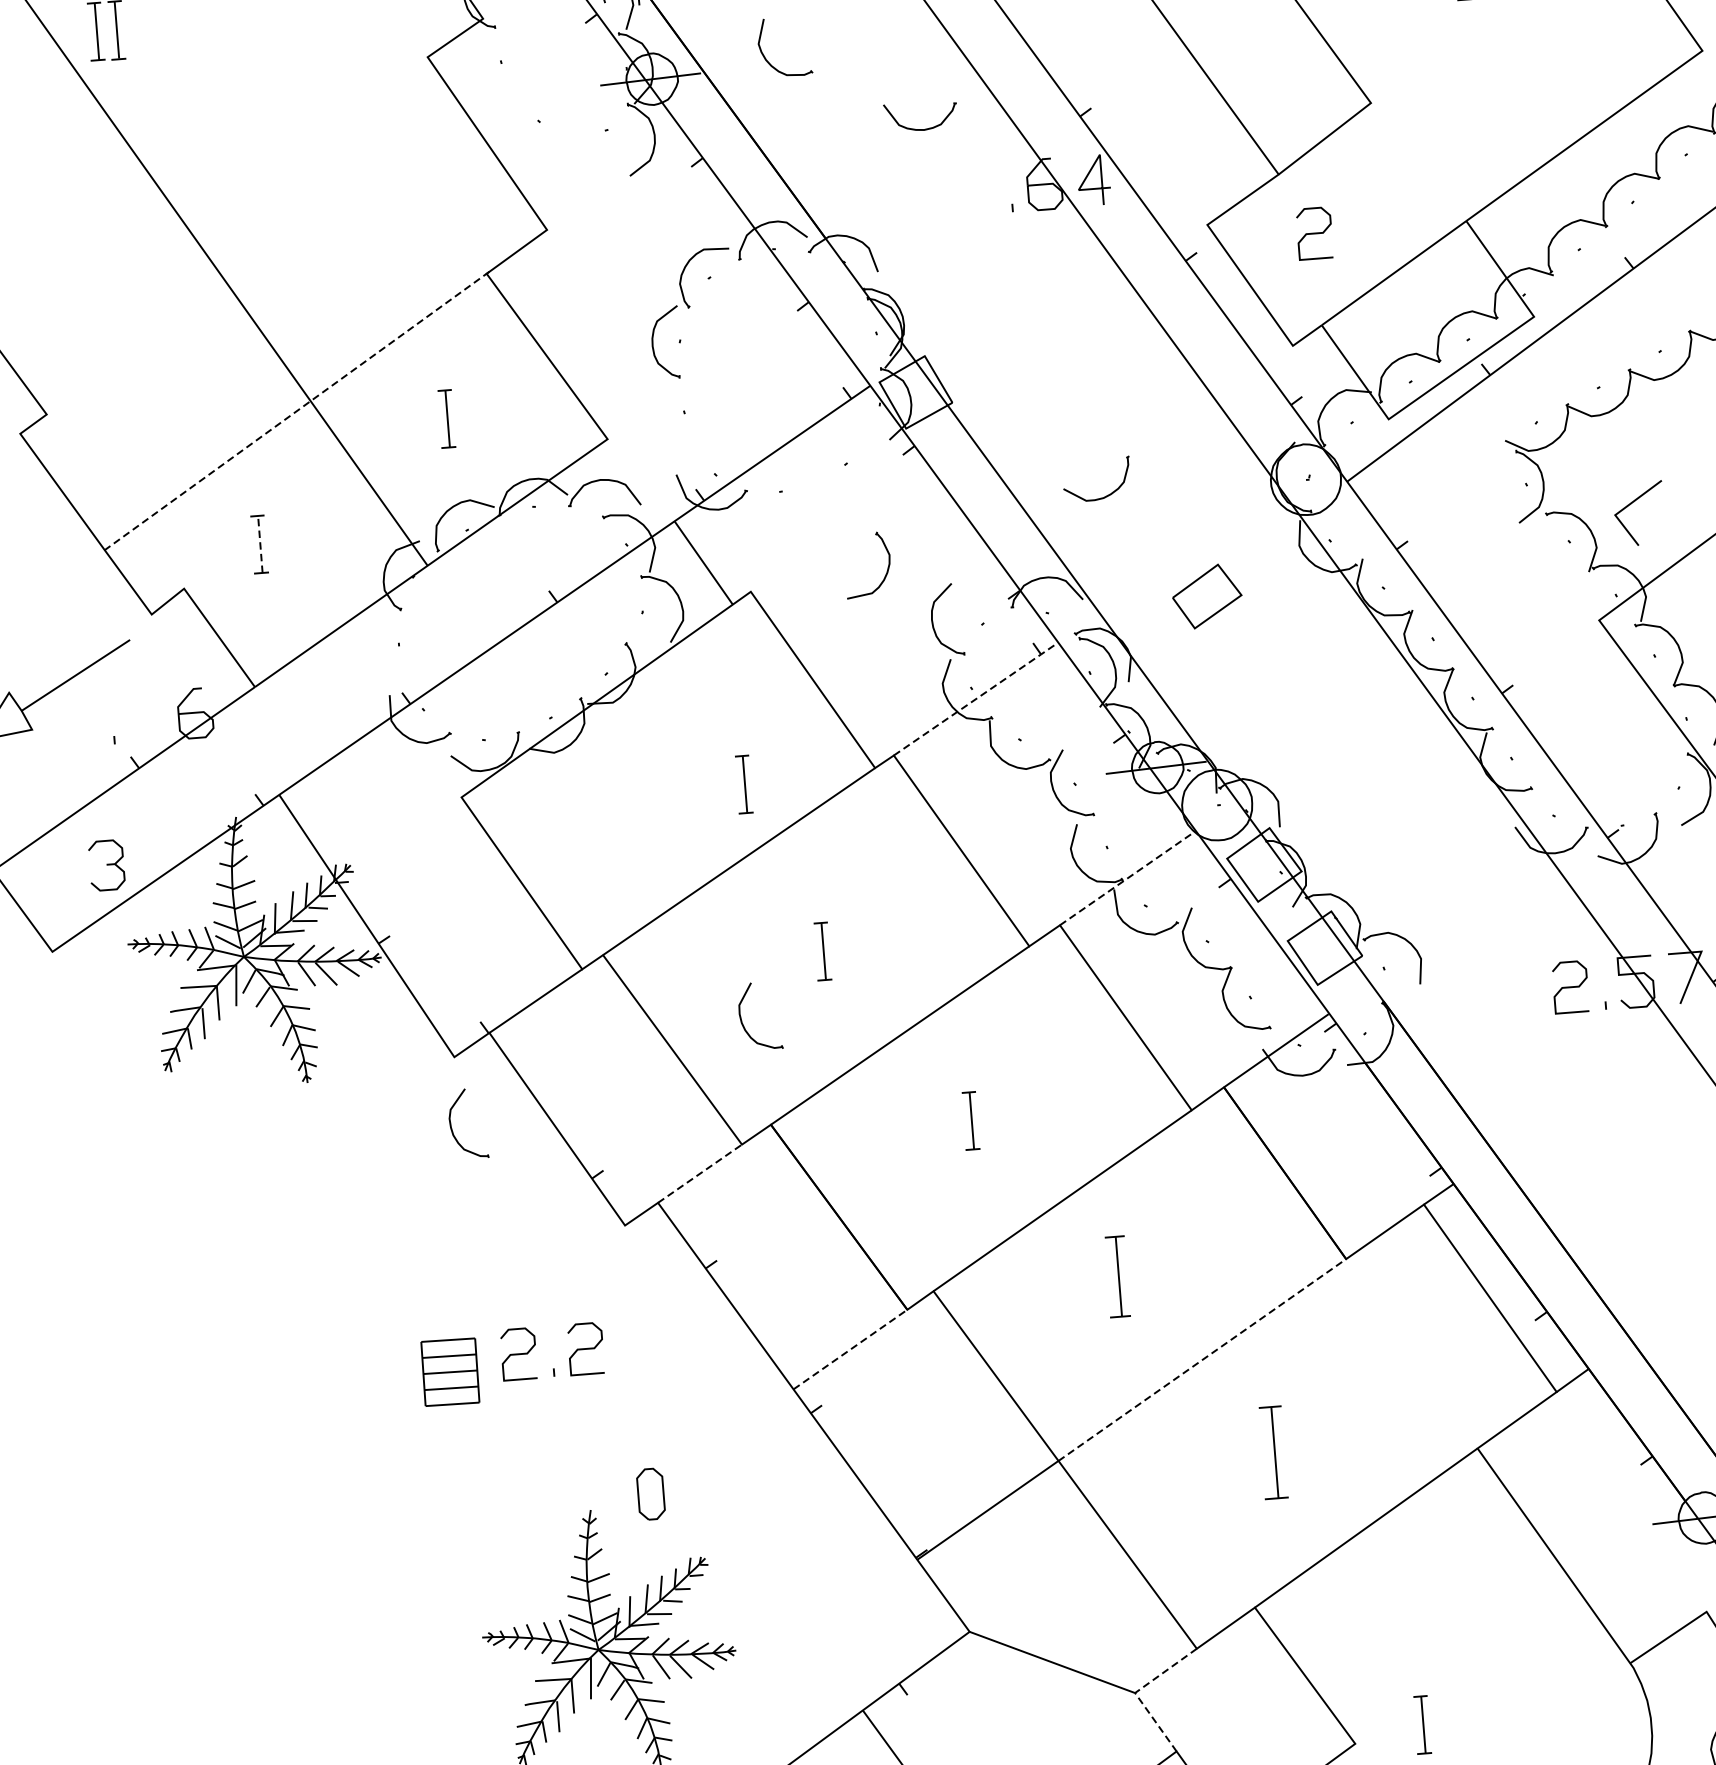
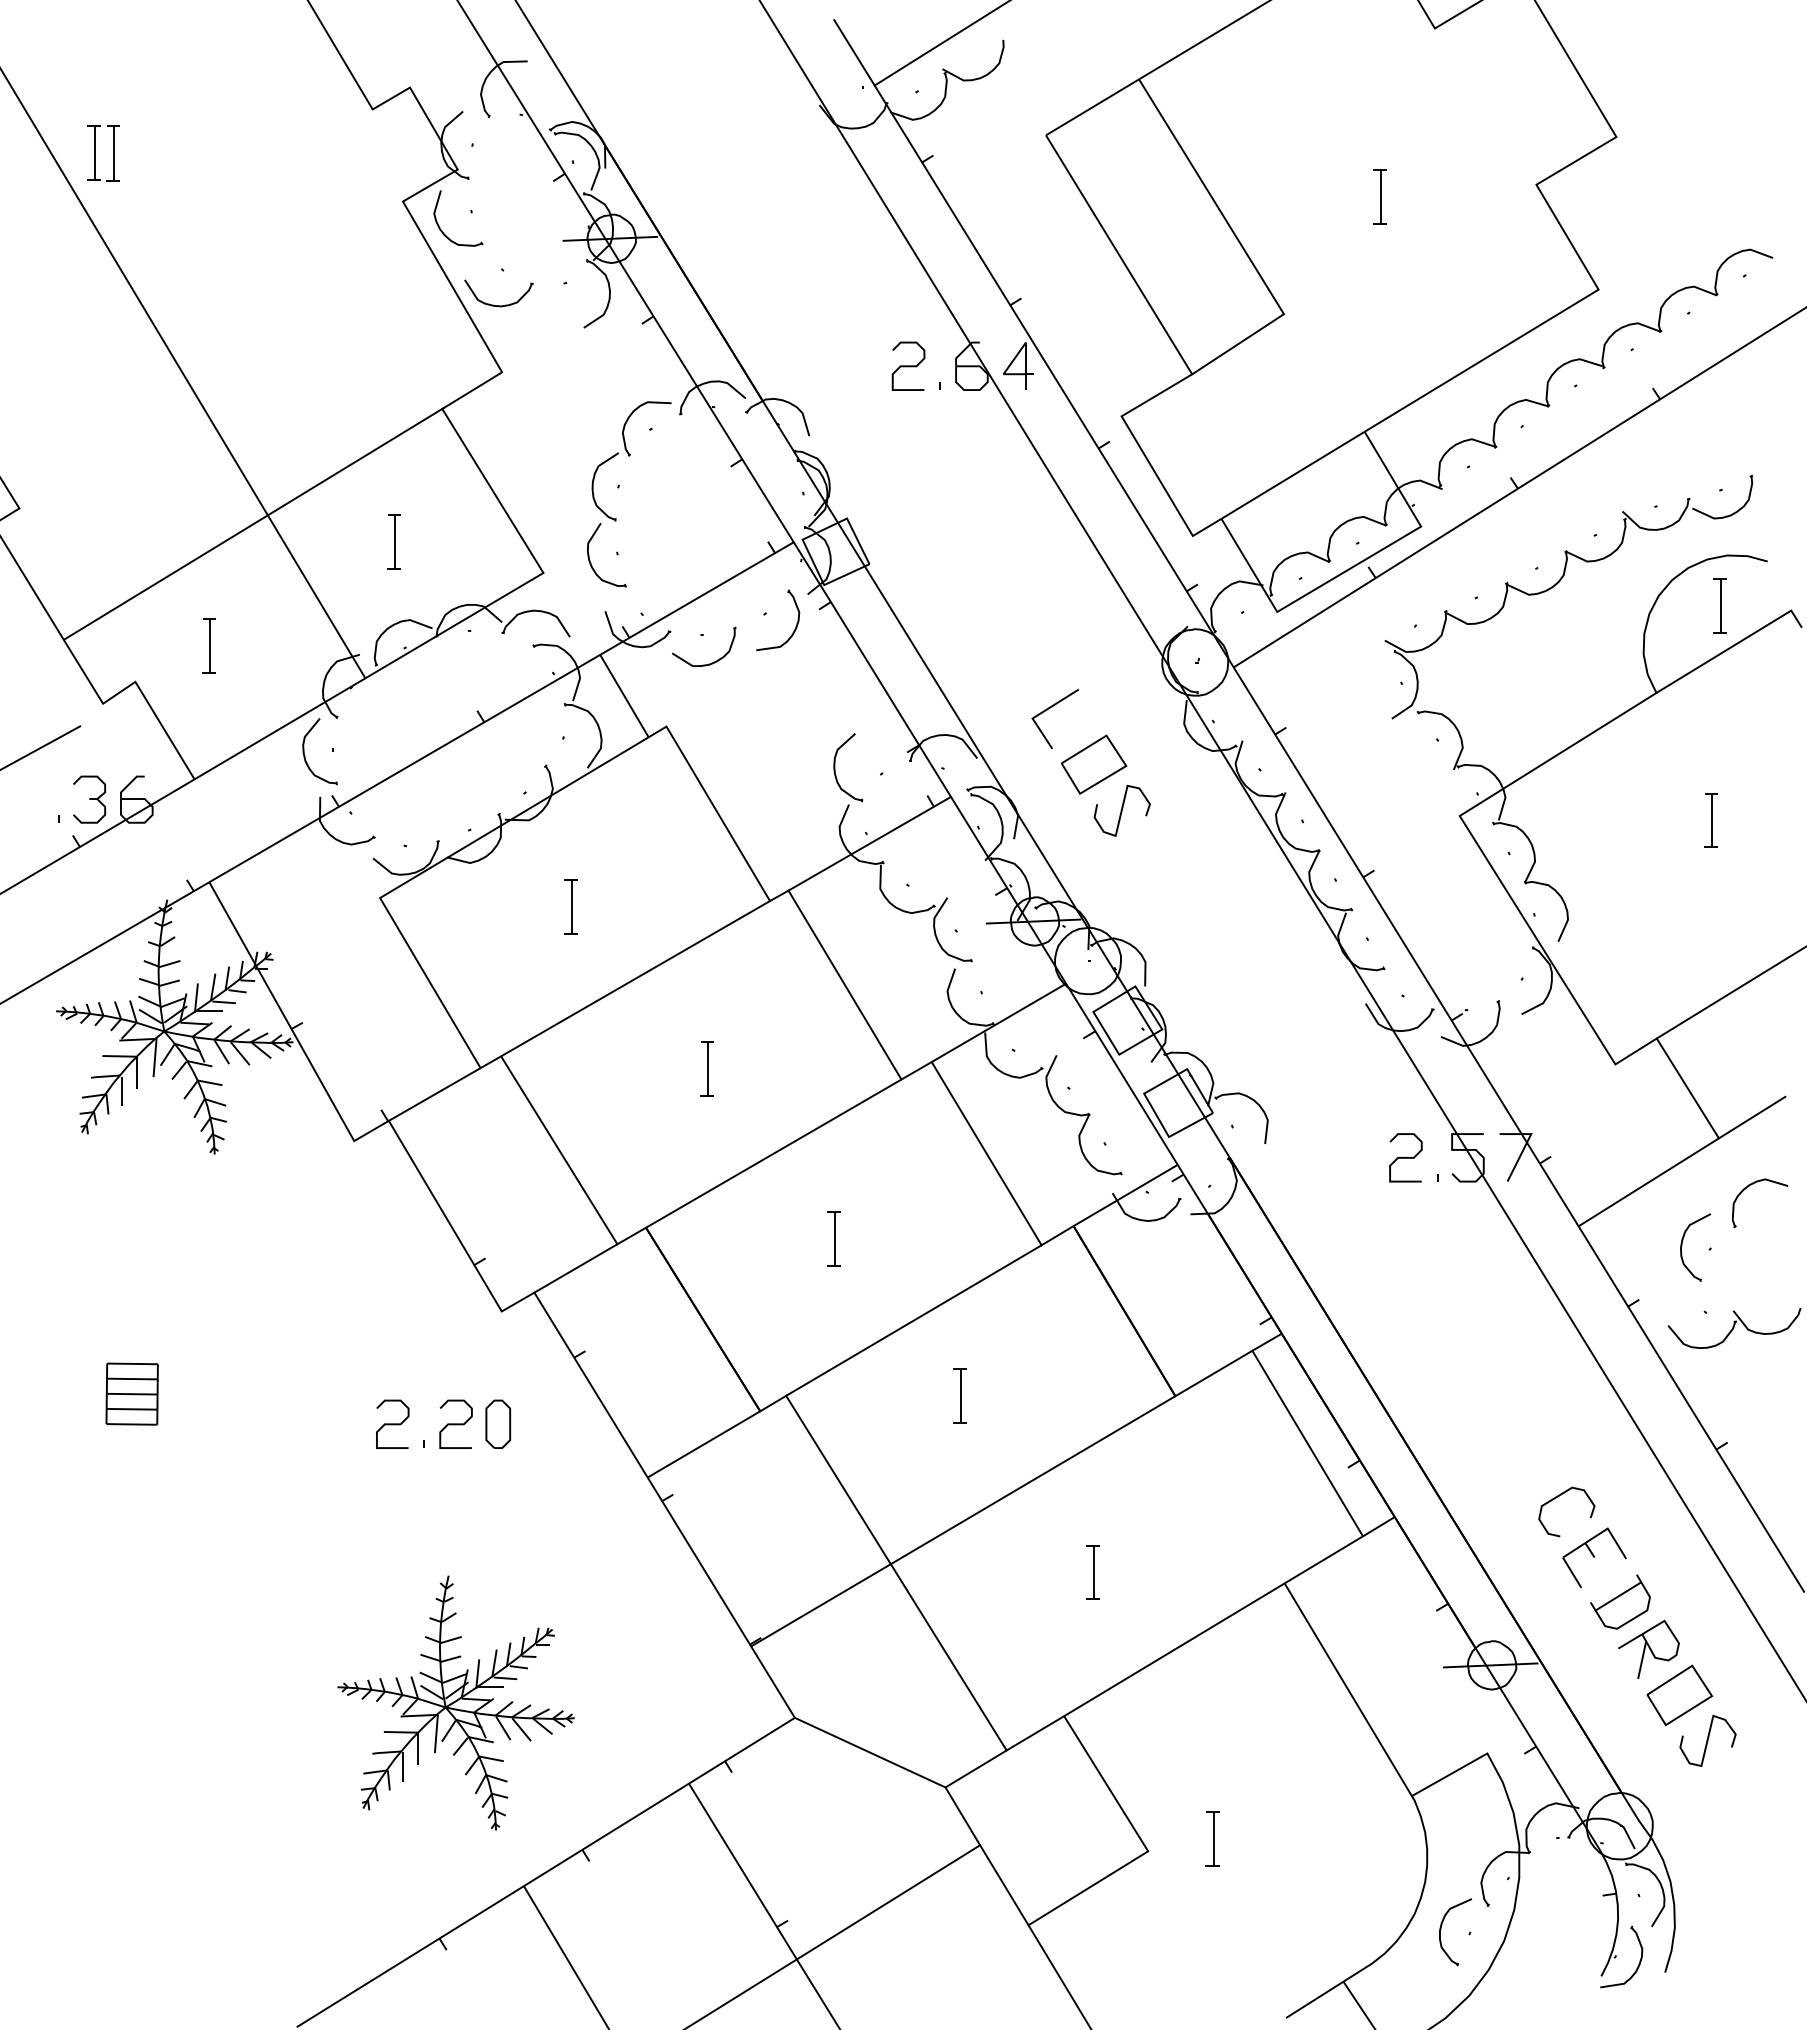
part: (768, 61) -> (442, 230), moved
part: (921, 129) -> (498, 305), moved
curve: (1314, 232) -> (908, 365), moved
line: (297, 410) -> (254, 523), dashed -> solid
part: (1105, 495) -> (711, 662), moved
line: (1630, 505) -> (1047, 710), moved
line: (260, 544) -> (210, 646), dashed -> solid
part: (886, 570) -> (795, 626), moved
curve: (1240, 642) -> (1121, 810), added
line: (976, 698) -> (870, 843), dashed -> solid
part: (743, 784) -> (570, 906), moved
part: (106, 865) -> (89, 799), moved
line: (1128, 877) -> (999, 1022), dashed -> solid
part: (743, 1023) -> (590, 560), moved
part: (452, 1129) -> (305, 755), moved
line: (700, 1173) -> (576, 1268), dashed -> solid
part: (1117, 1276) -> (959, 1395), size x0.71
line: (851, 1349) -> (704, 1444), dashed -> solid
line: (1201, 1360) -> (1032, 1480), dashed -> solid
part: (449, 1371) -> (131, 1393), moved
part: (1272, 1452) -> (1092, 1572), size x0.62
part: (651, 1493) -> (498, 1423), moved
line: (1136, 1691) -> (946, 1786), dashed -> solid

